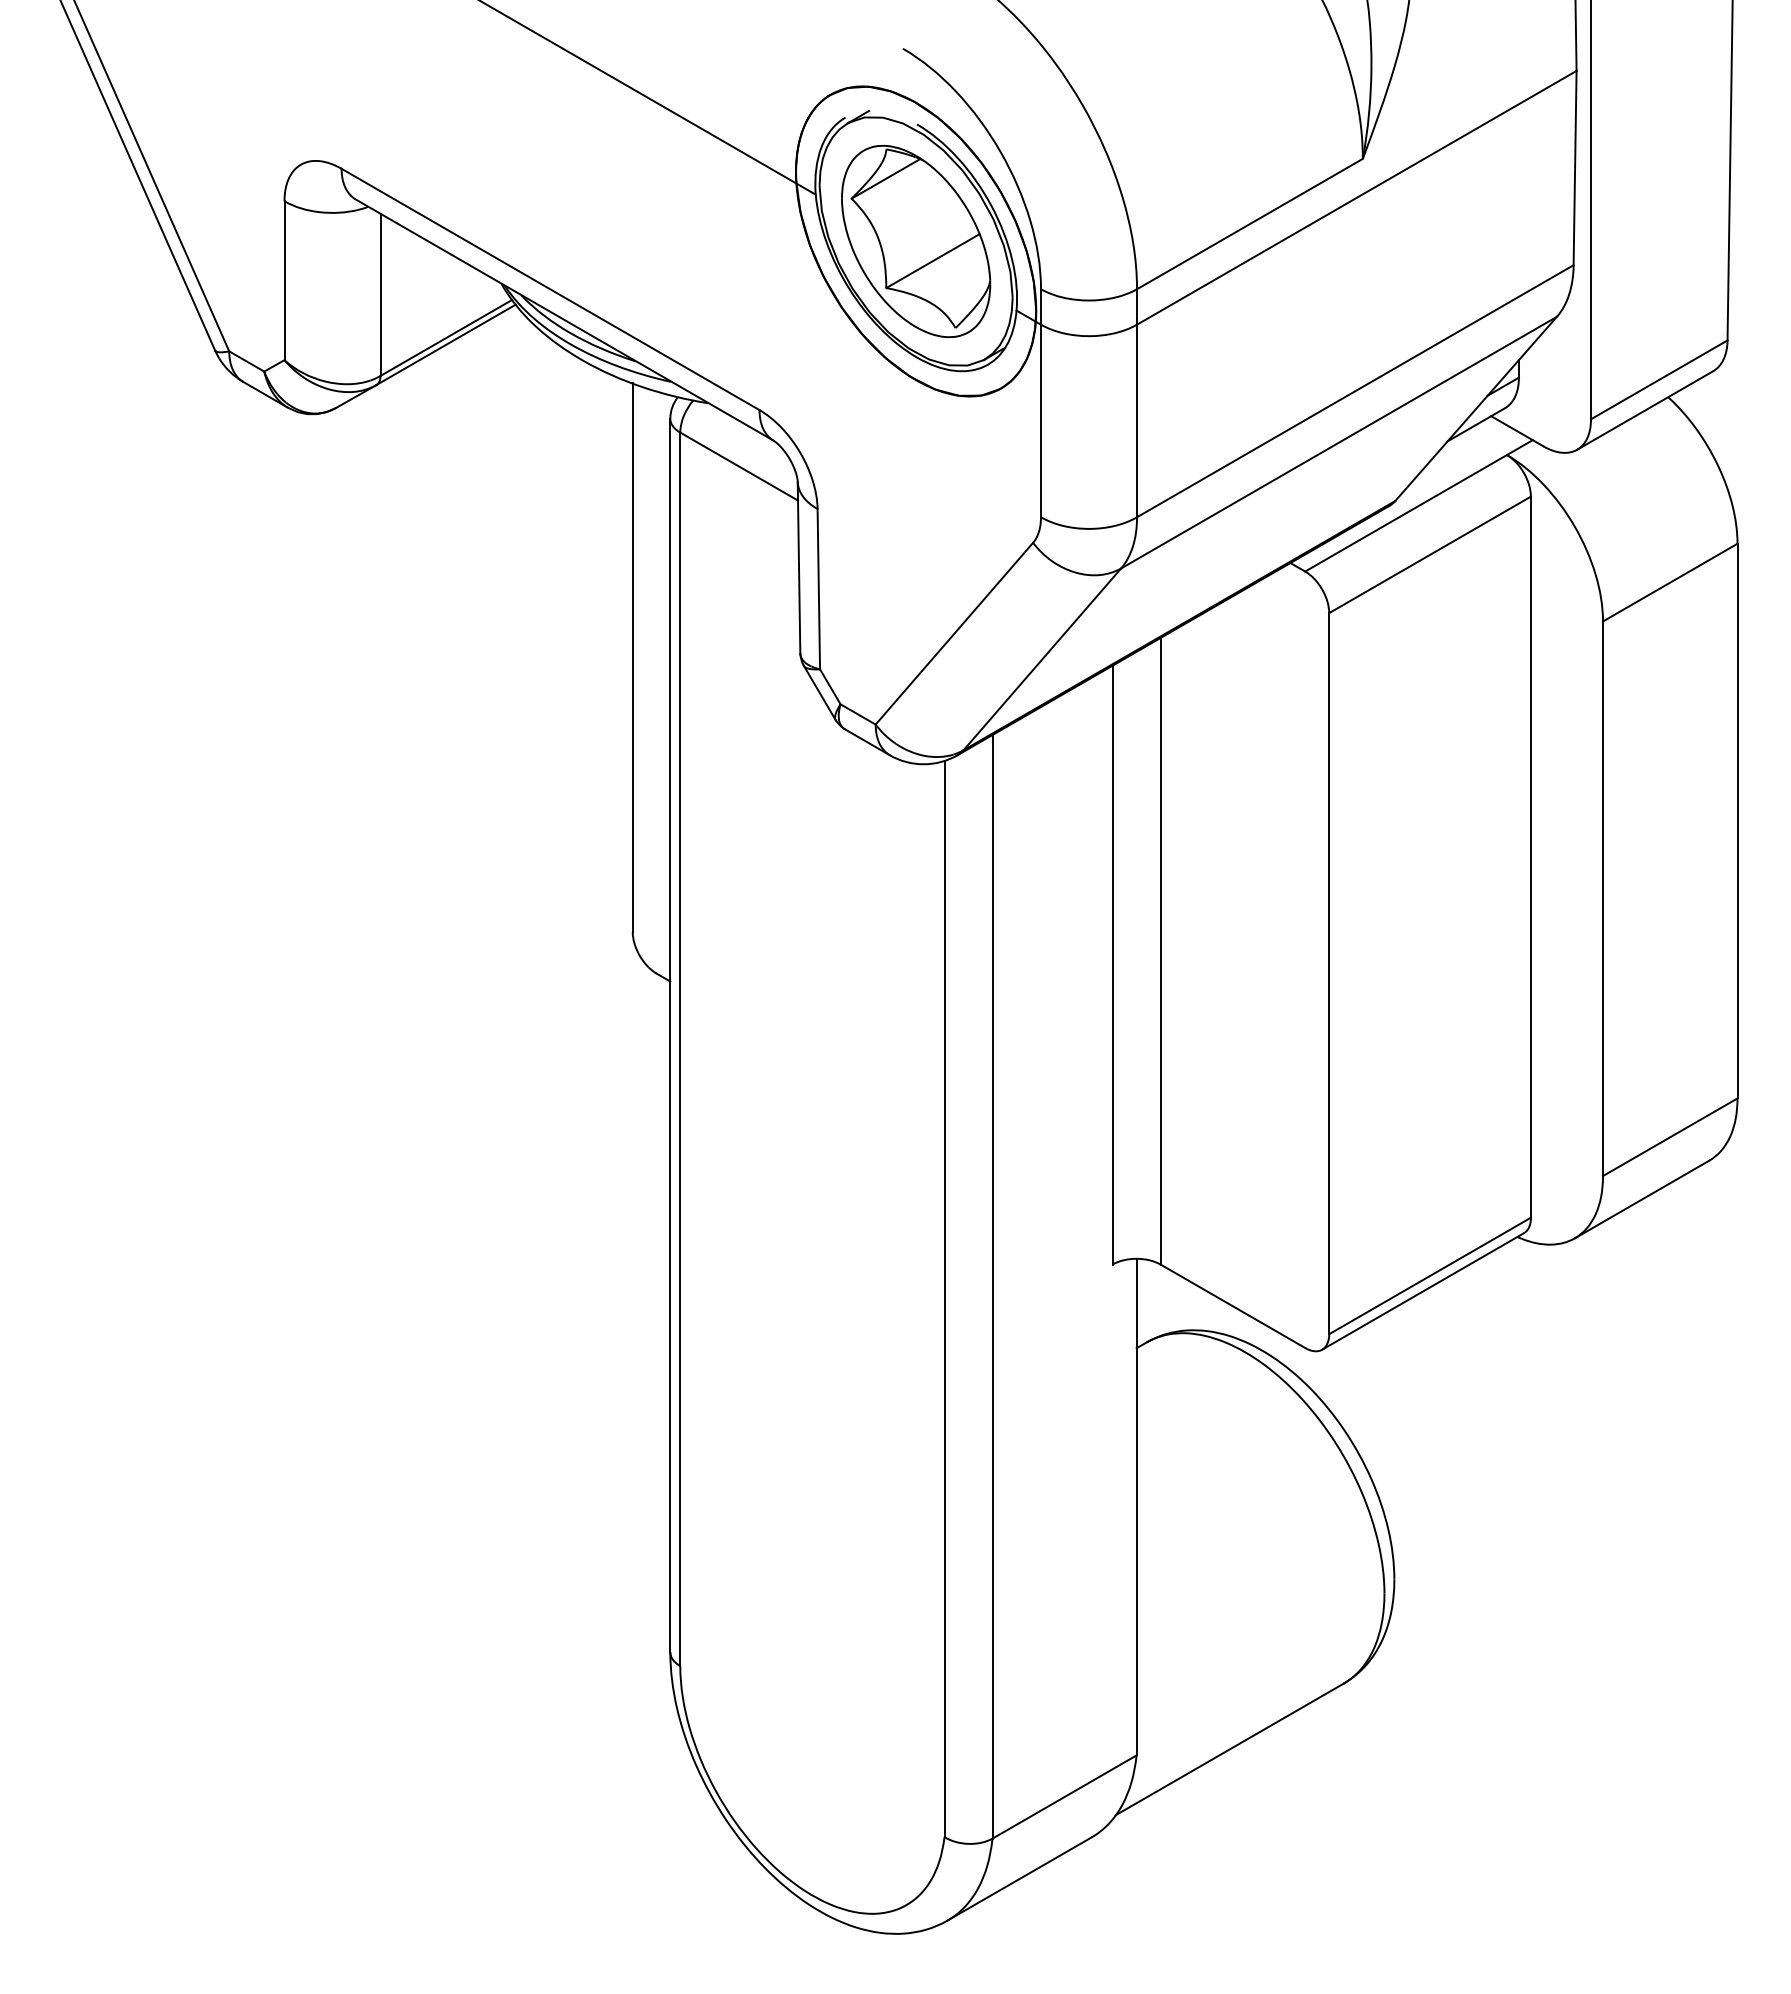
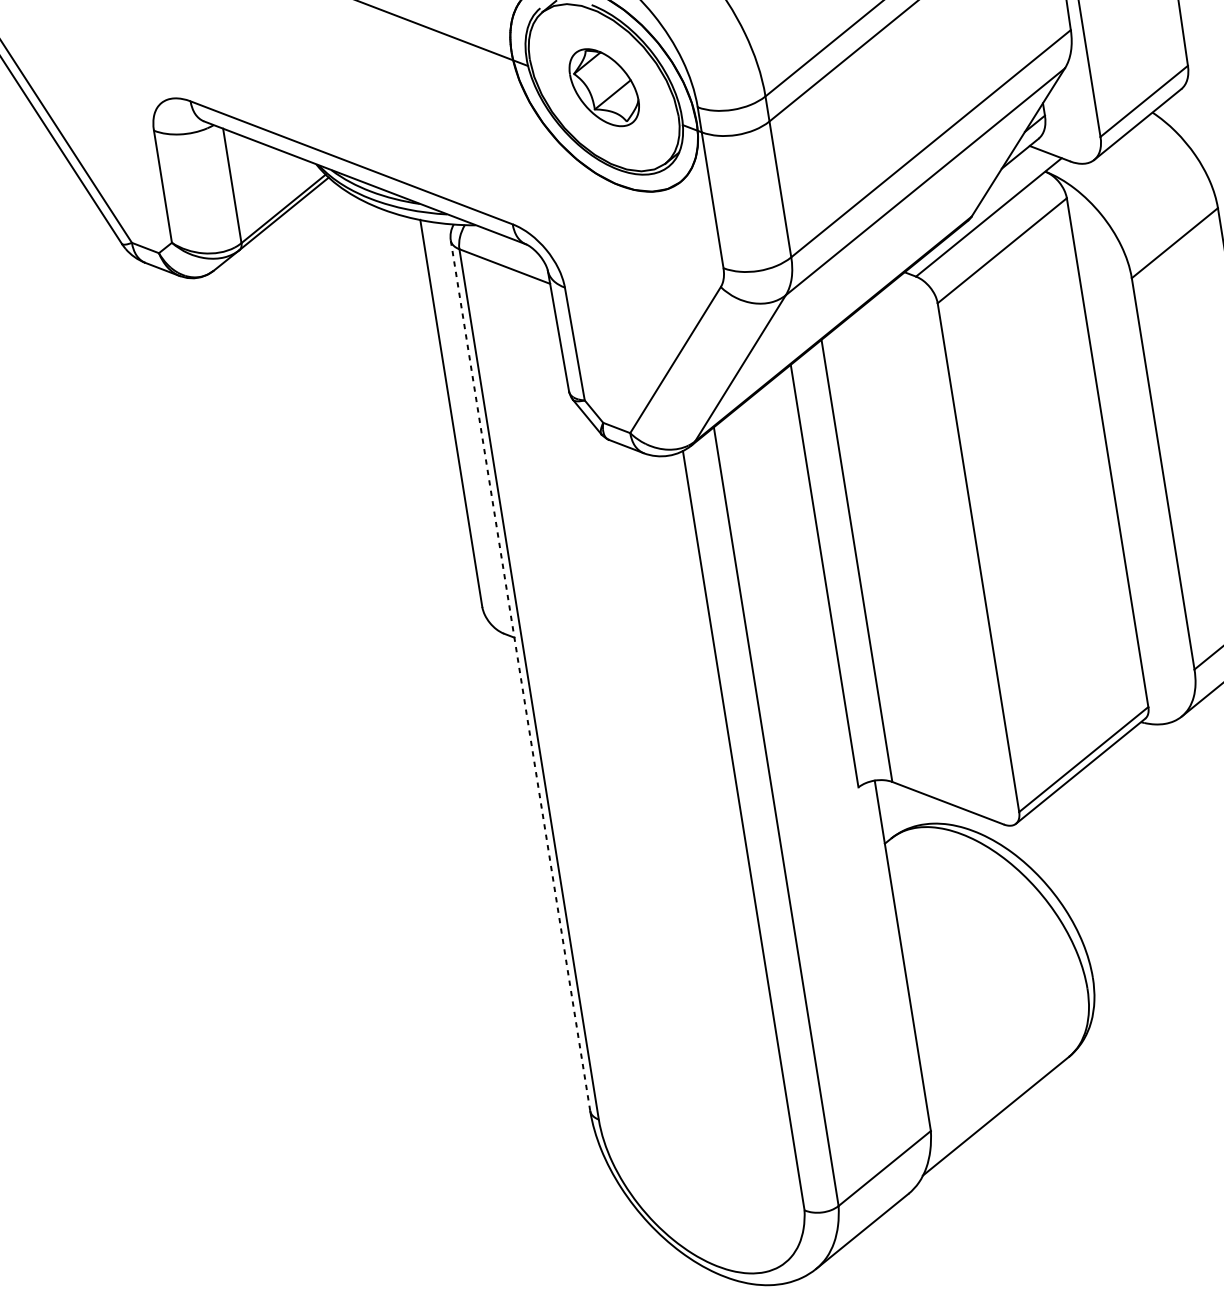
part: (916, 241) -> (604, 87), size x0.6
line: (670, 1035) -> (520, 675), solid -> dashed

